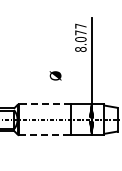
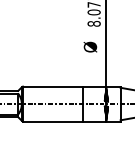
text: (55, 75) -> (90, 46), moved
line: (44, 104) -> (52, 86), dashed -> solid
line: (45, 134) -> (53, 120), dashed -> solid

